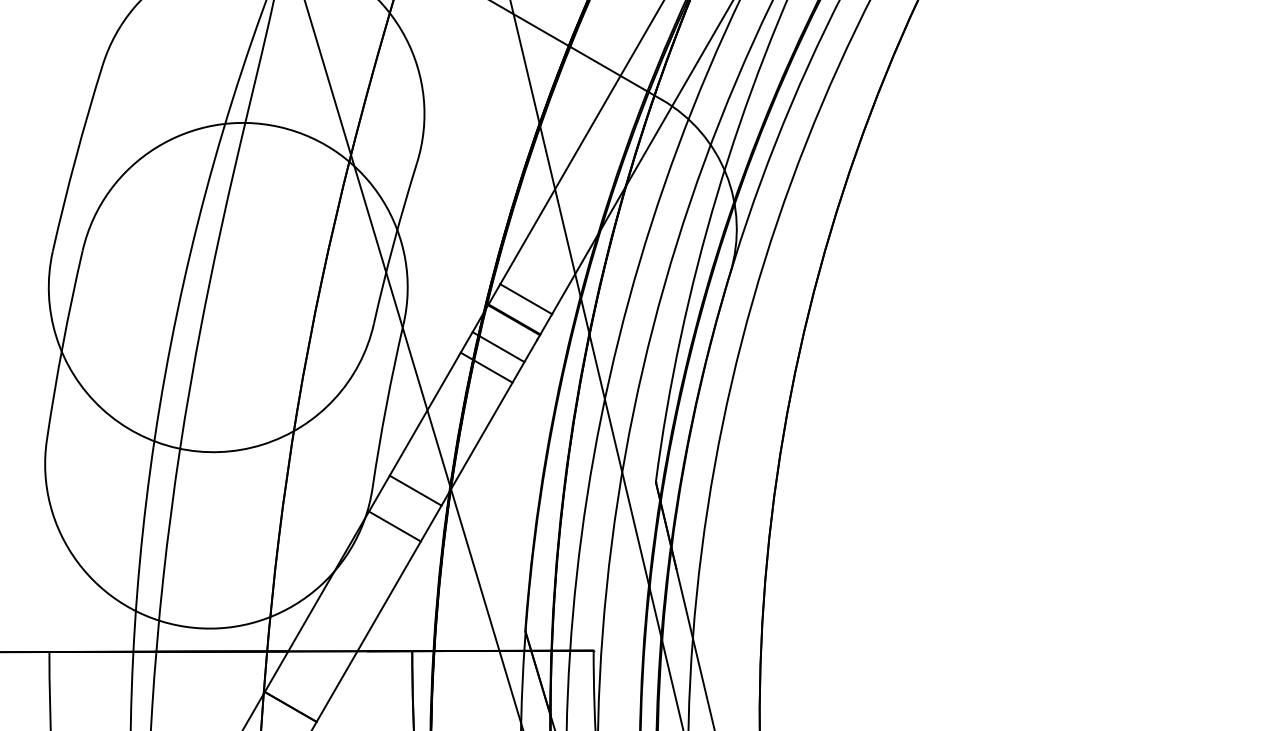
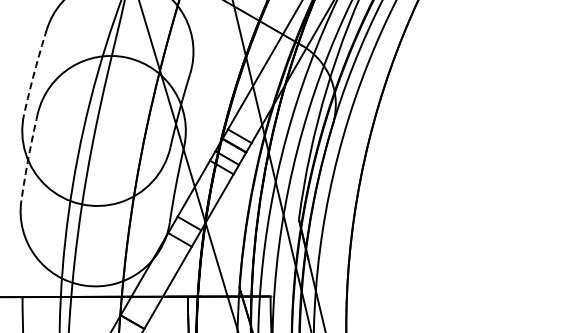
arc: (75, 157) -> (34, 71), solid -> dashed
arc: (62, 345) -> (28, 157), solid -> dashed

